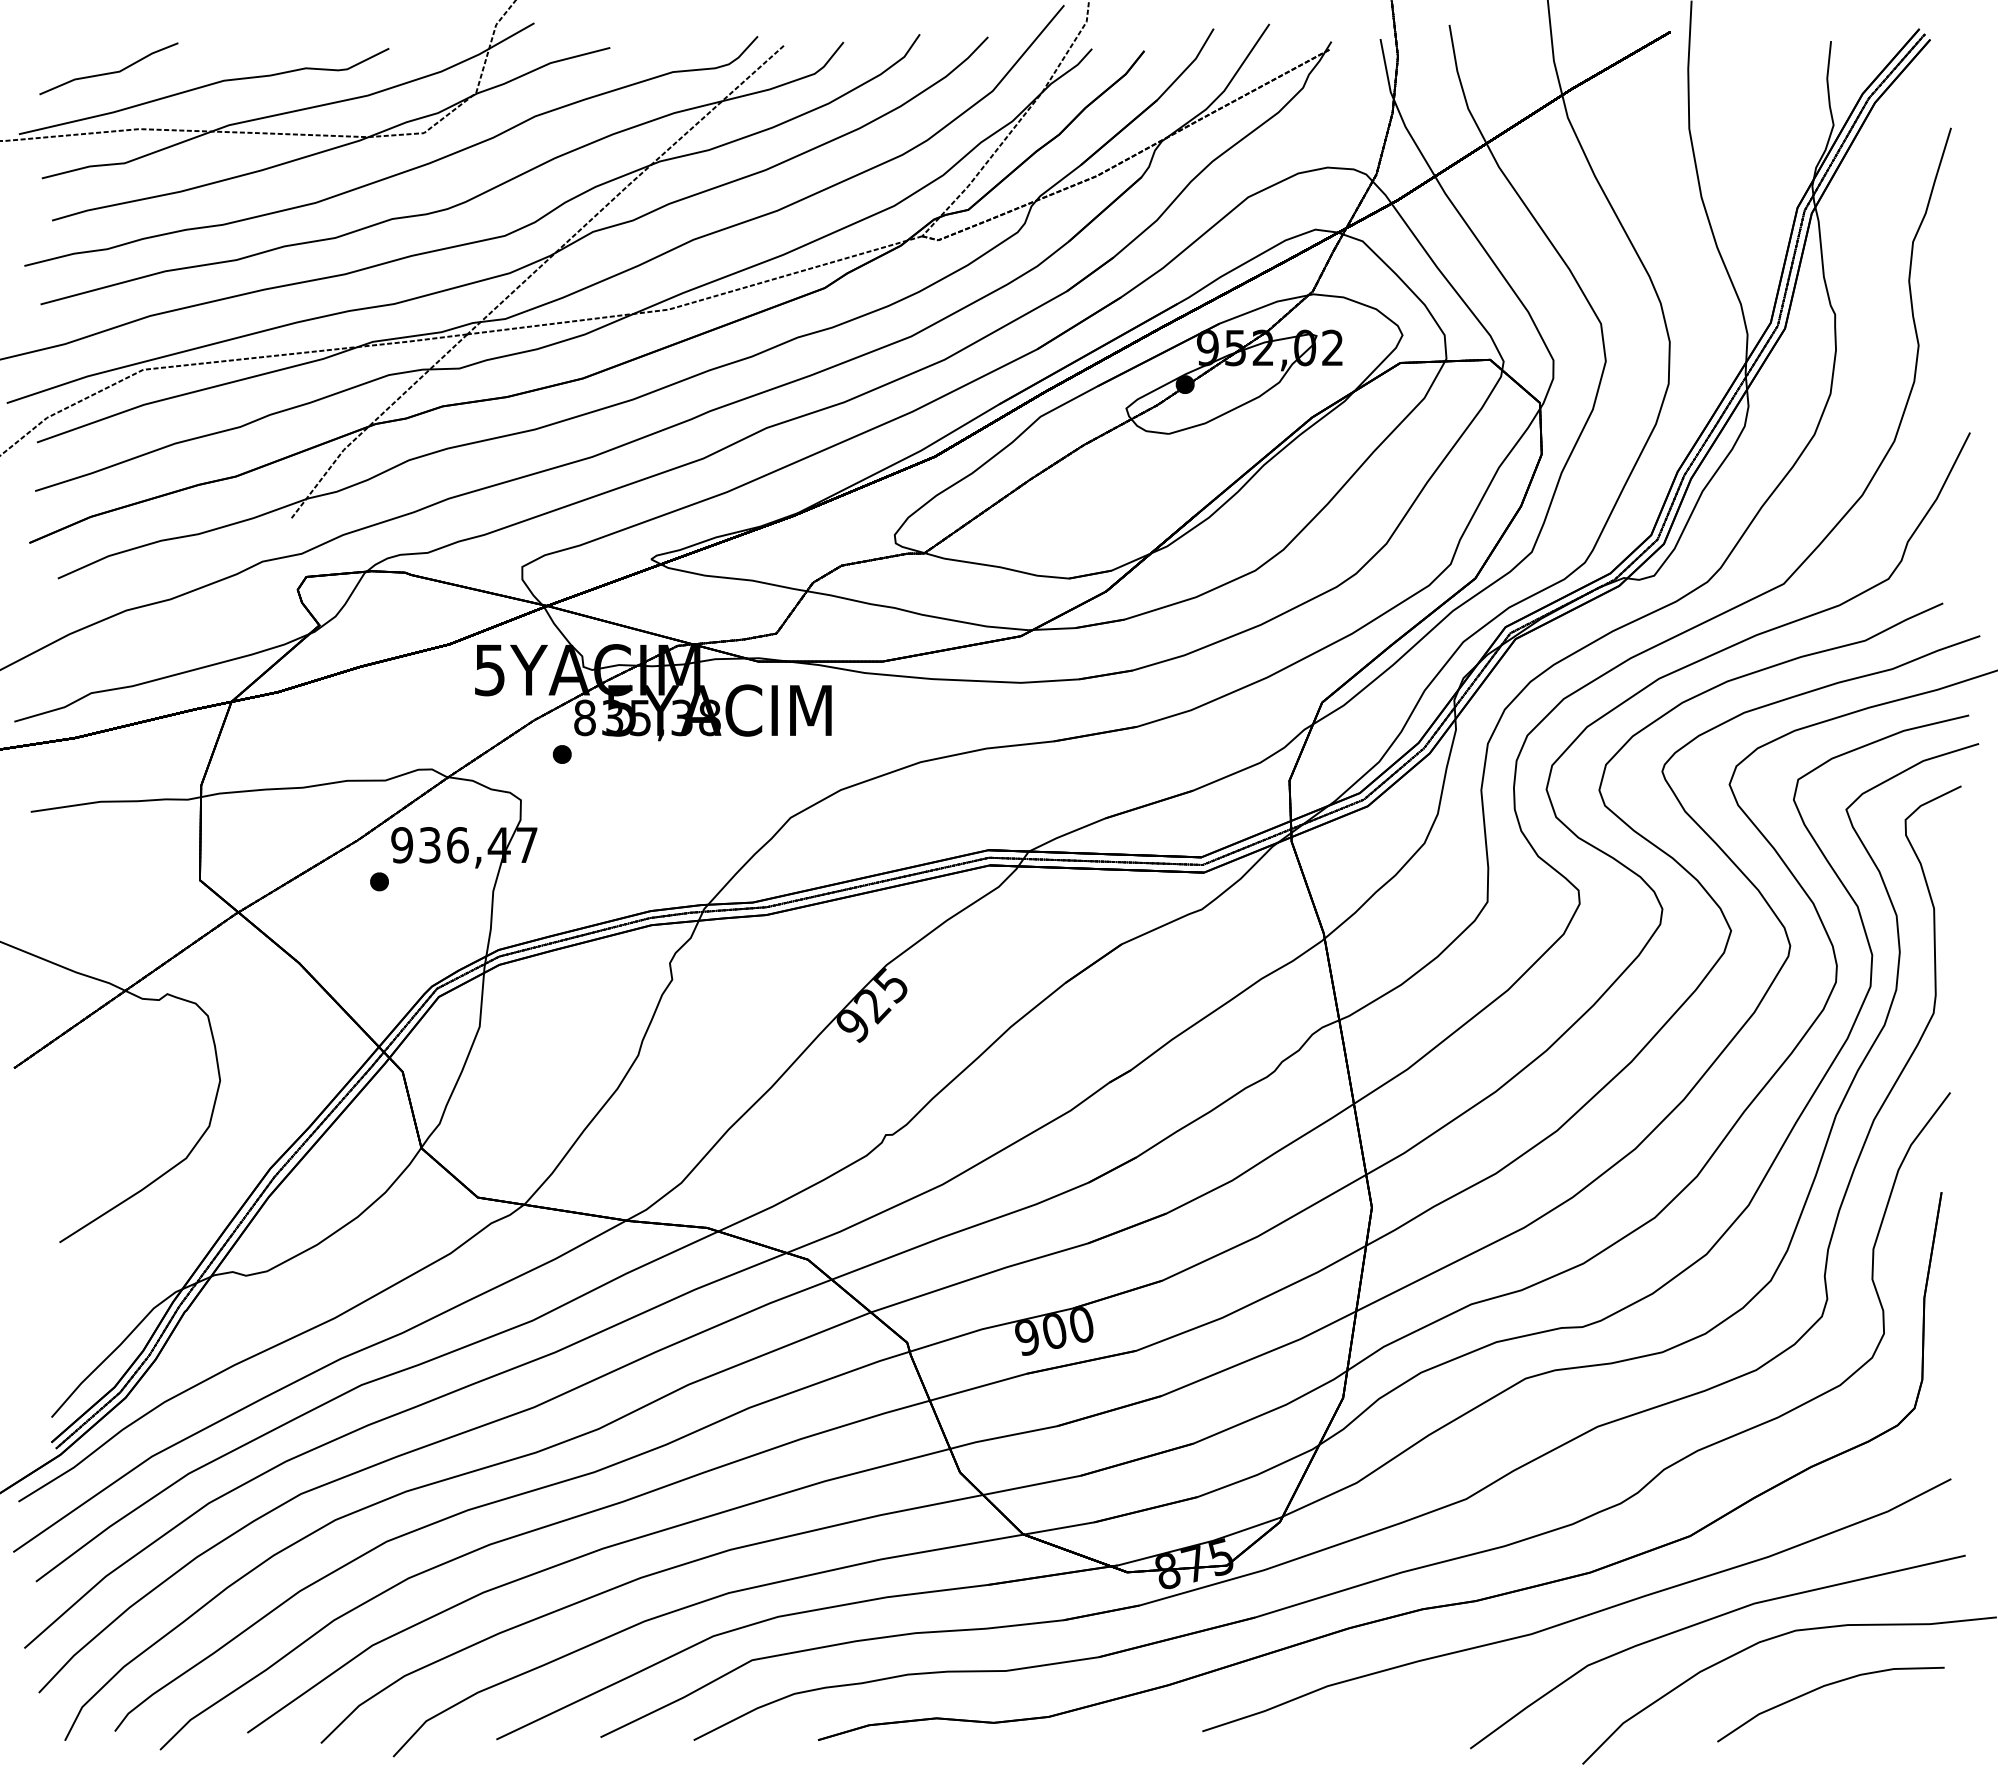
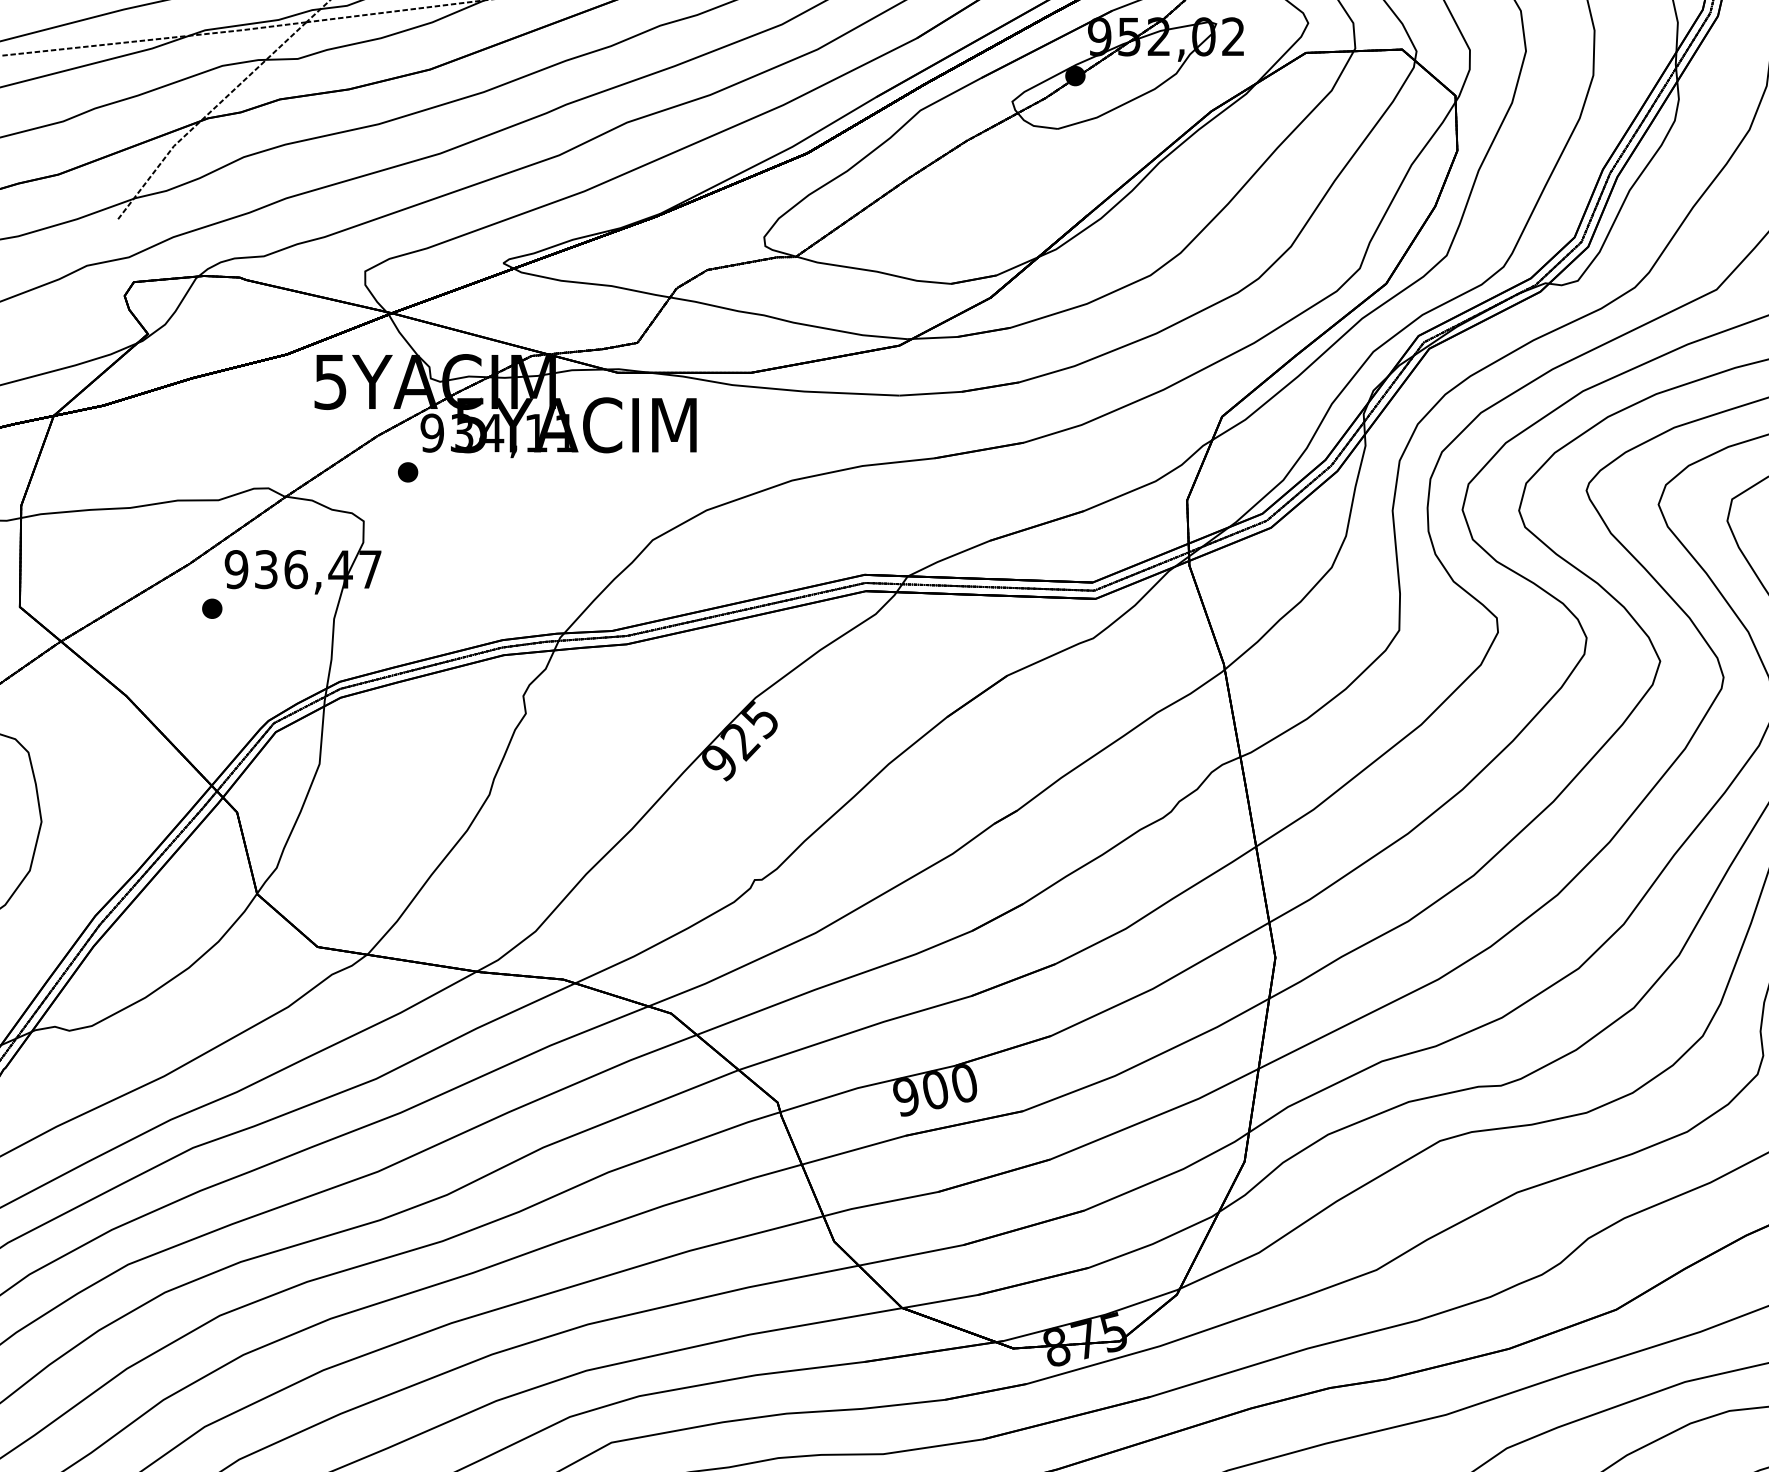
text: (647, 717) -> (499, 432), 835,38 -> 934,11

